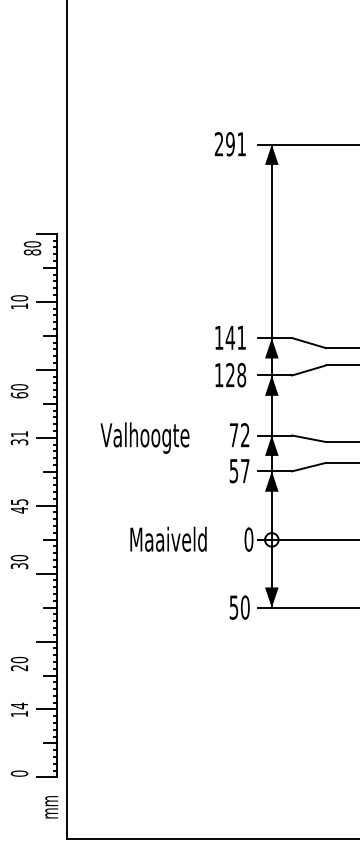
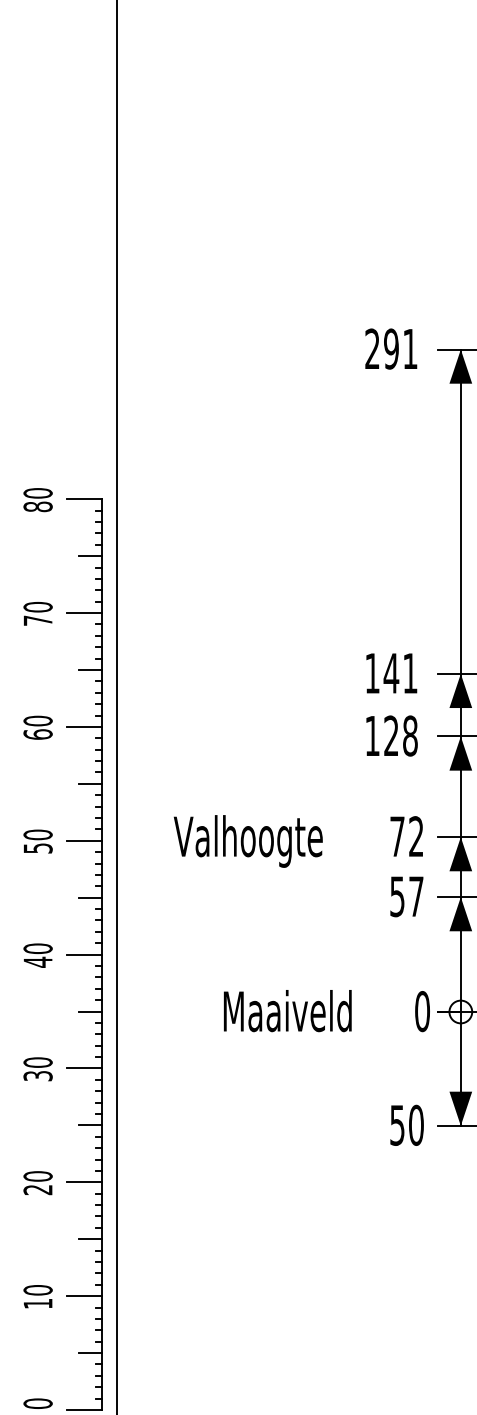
text: (32, 248) -> (38, 500), moved
text: (19, 306) -> (38, 620), 10 -> 70
text: (19, 391) -> (38, 728), moved
text: (19, 437) -> (38, 840), 31 -> 50
text: (19, 502) -> (38, 949), 45 -> 40
text: (19, 562) -> (38, 1069), moved
text: (19, 663) -> (38, 1182), moved
text: (19, 705) -> (38, 1289), 14 -> 10

